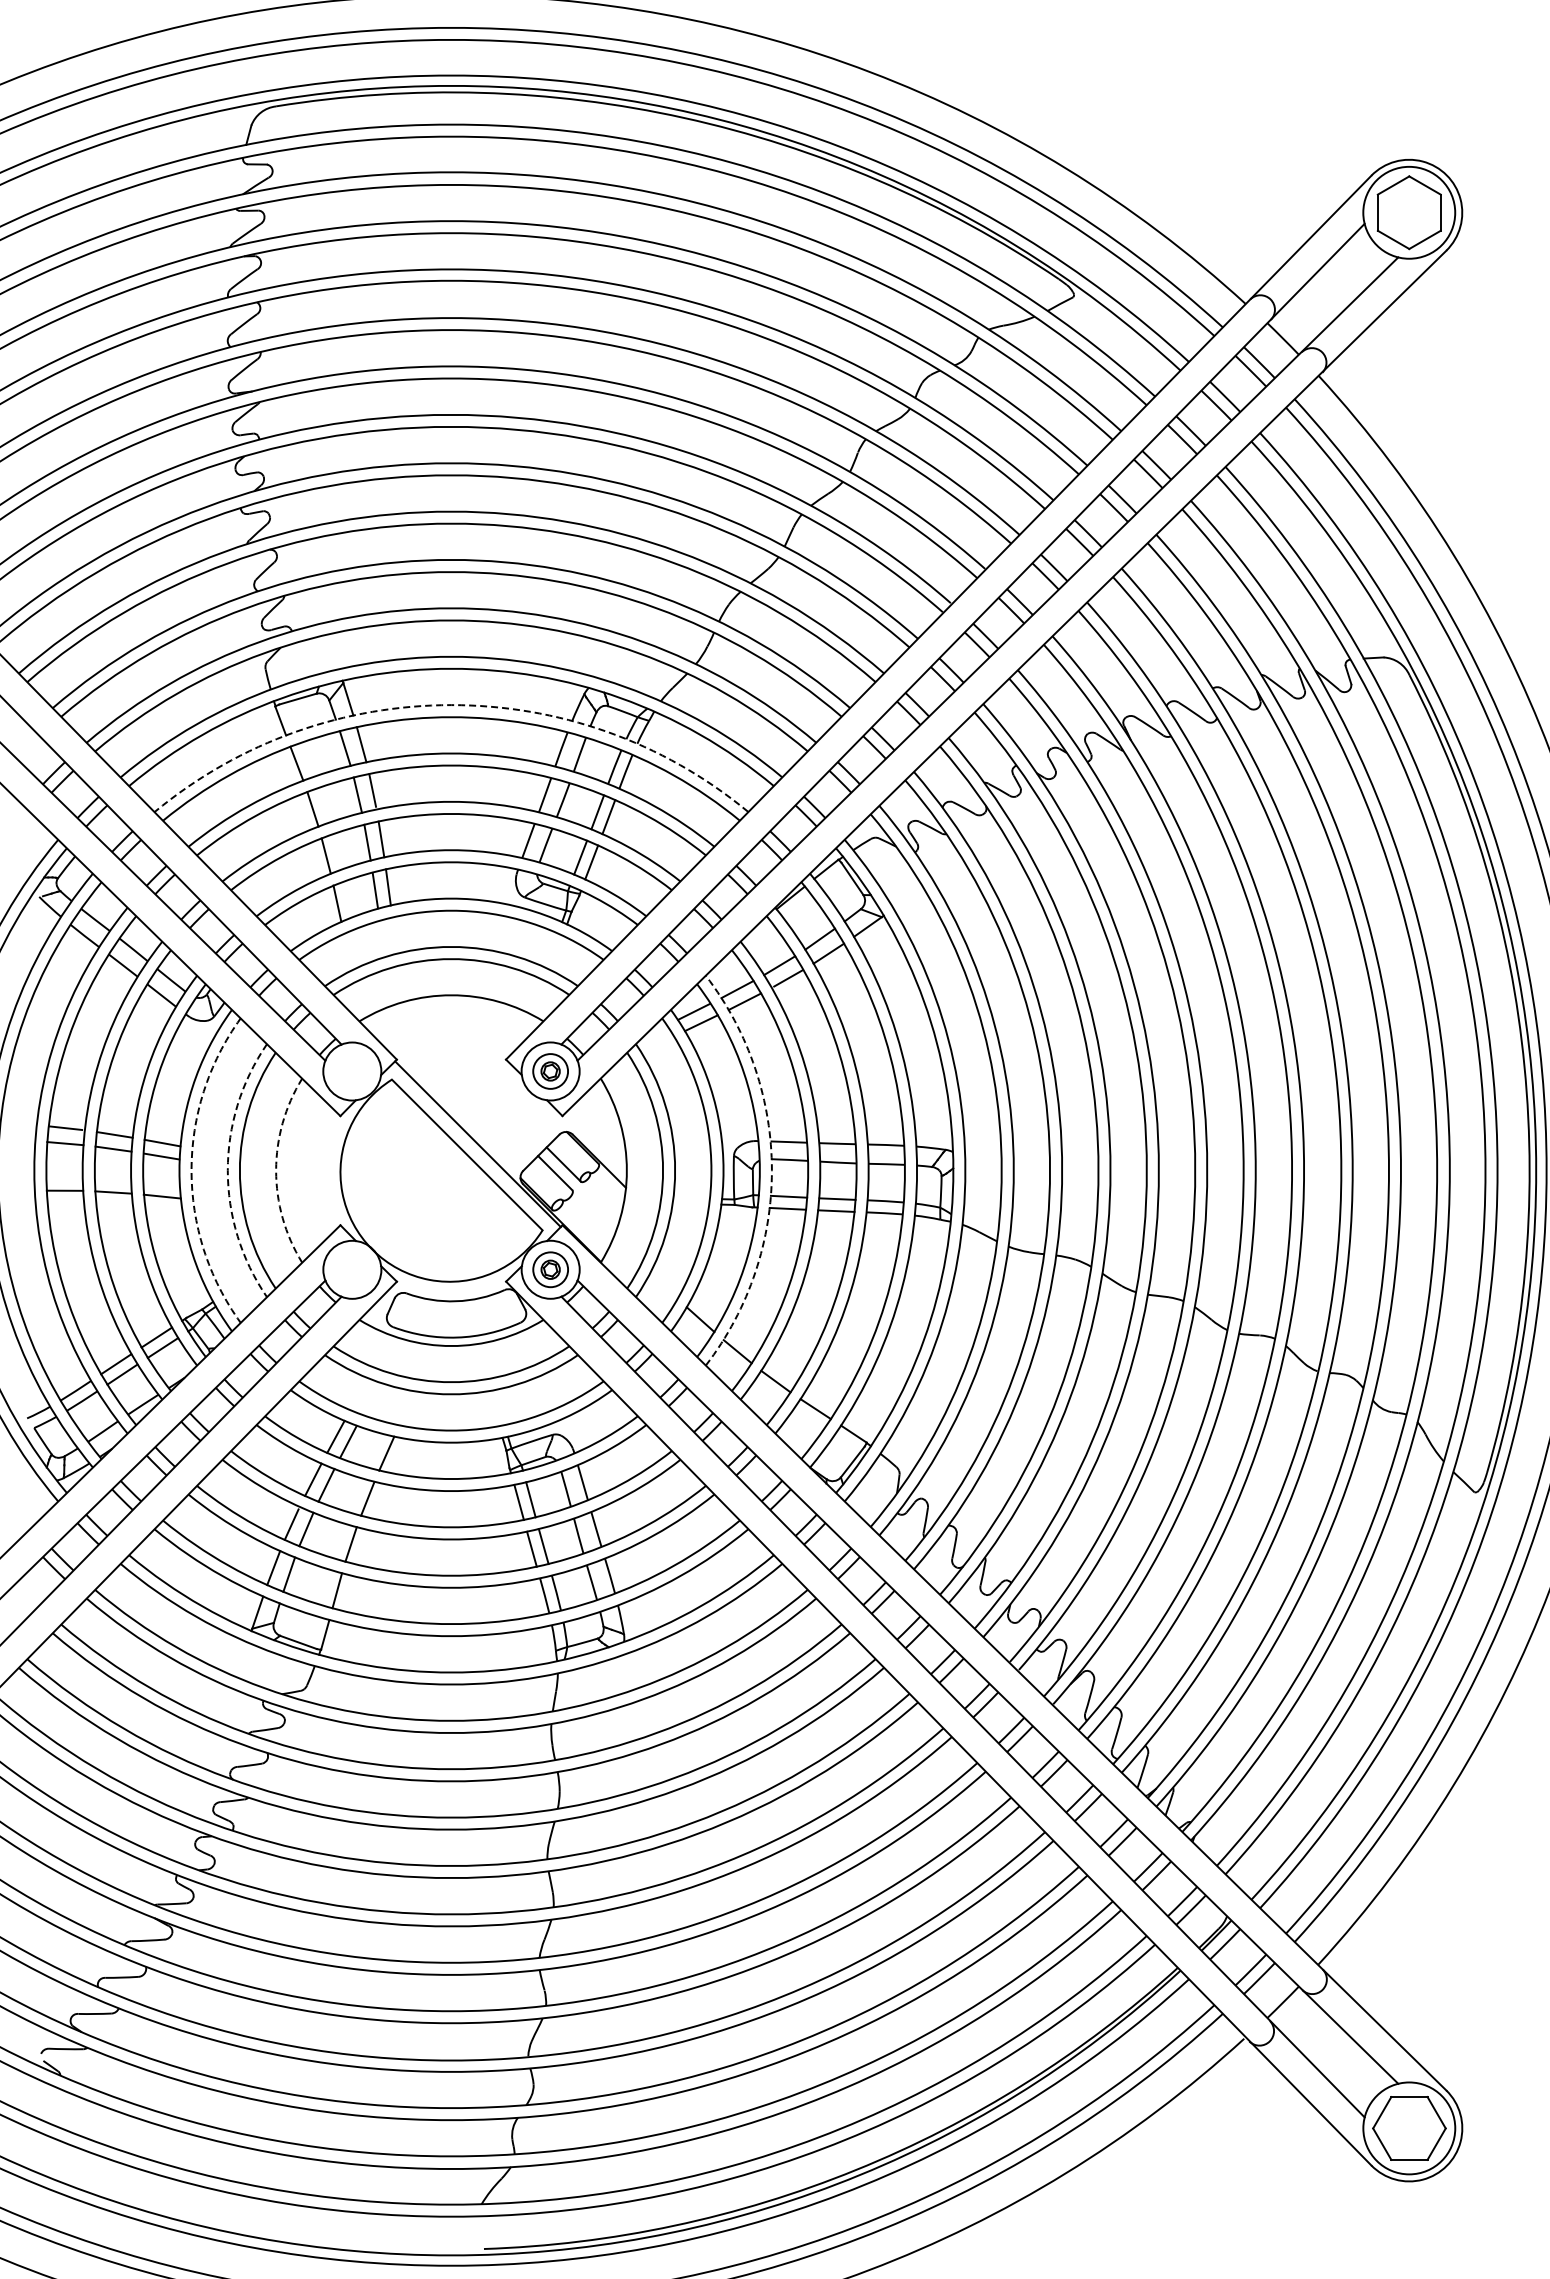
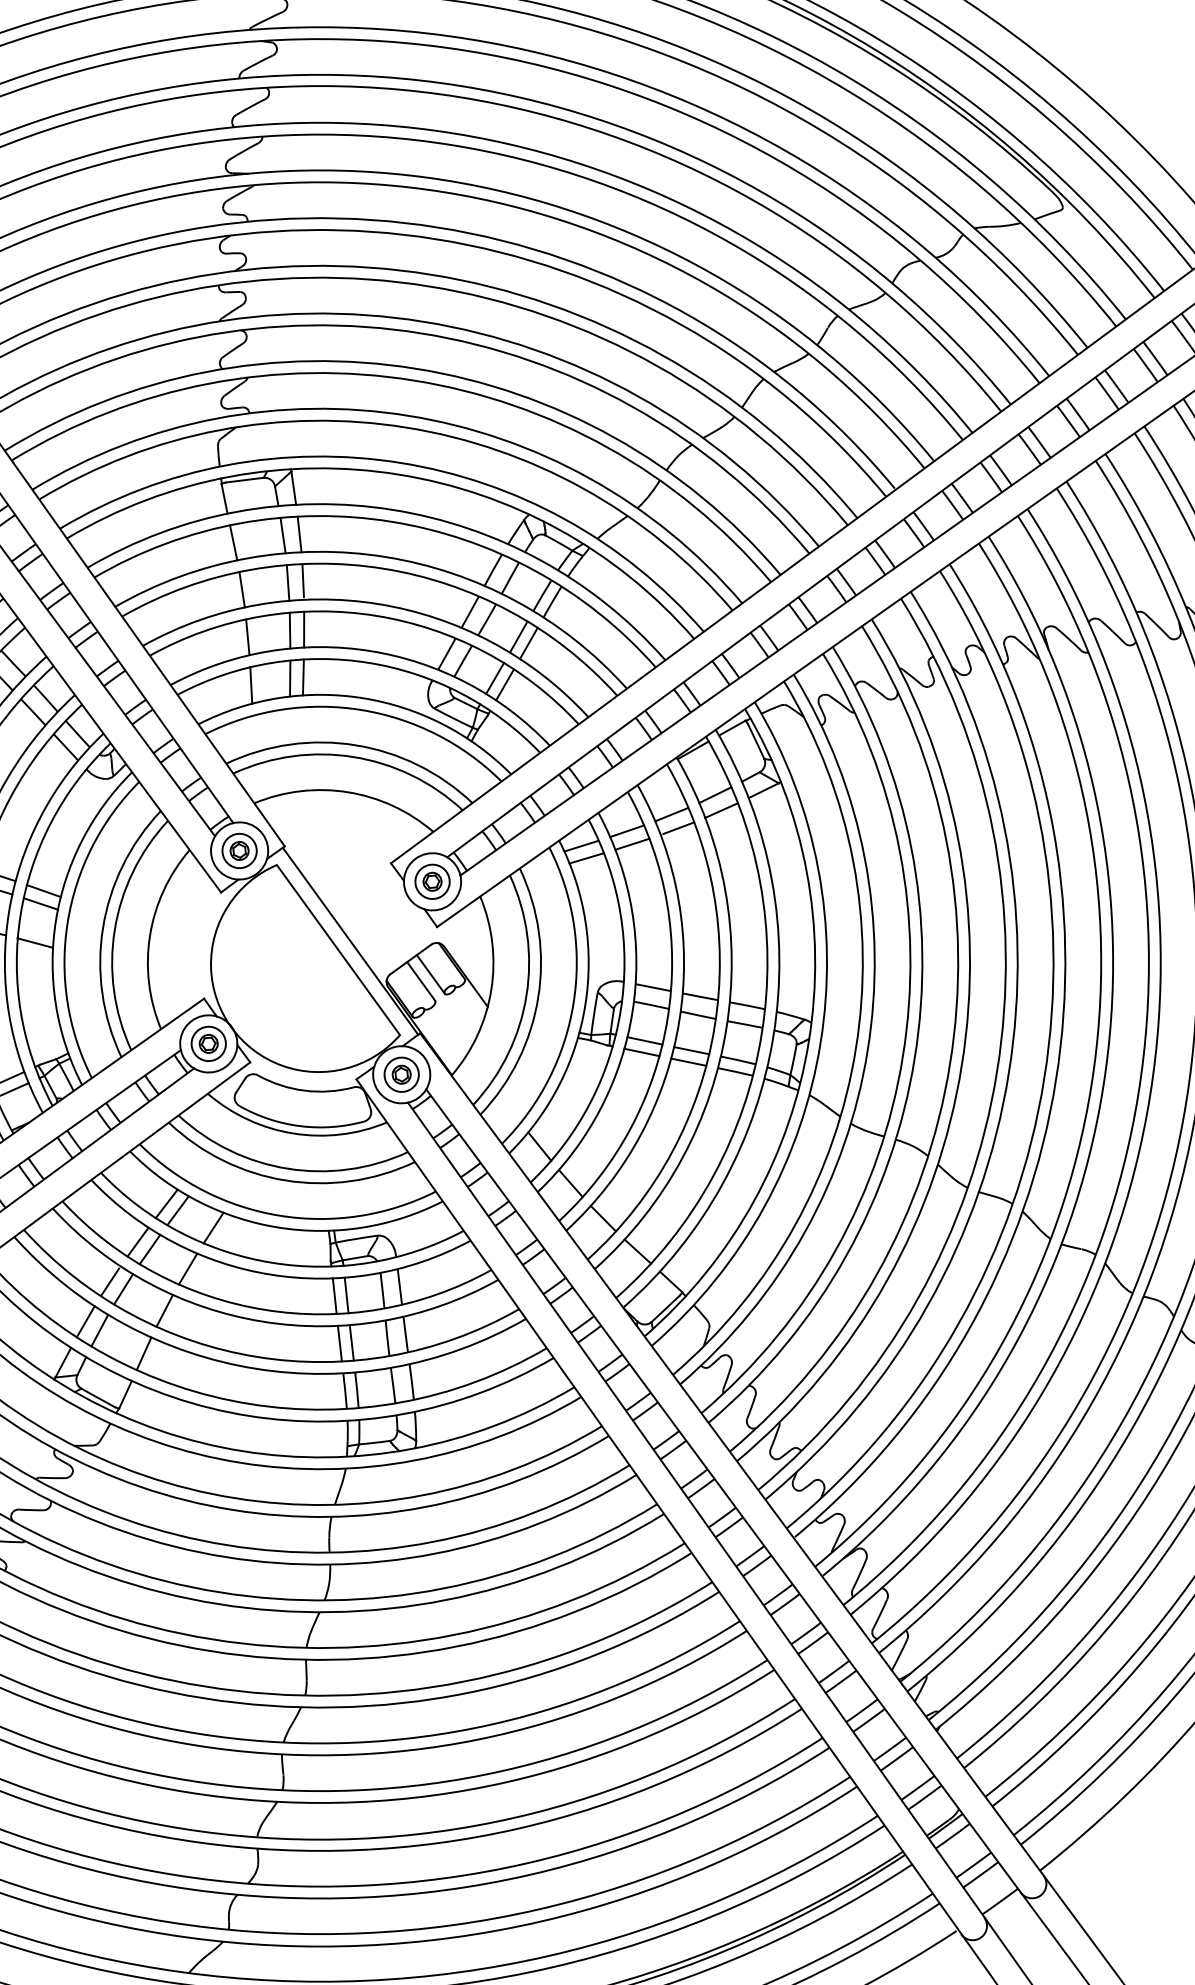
arc: (451, 705) -> (393, 510), dashed -> solid
part: (352, 1071) -> (239, 850), added
arc: (191, 1170) -> (67, 922), dashed -> solid
arc: (227, 1170) -> (102, 927), dashed -> solid
arc: (276, 1170) -> (150, 935), dashed -> solid
arc: (771, 1170) -> (632, 1012), dashed -> solid
part: (352, 1269) -> (208, 1043), added

